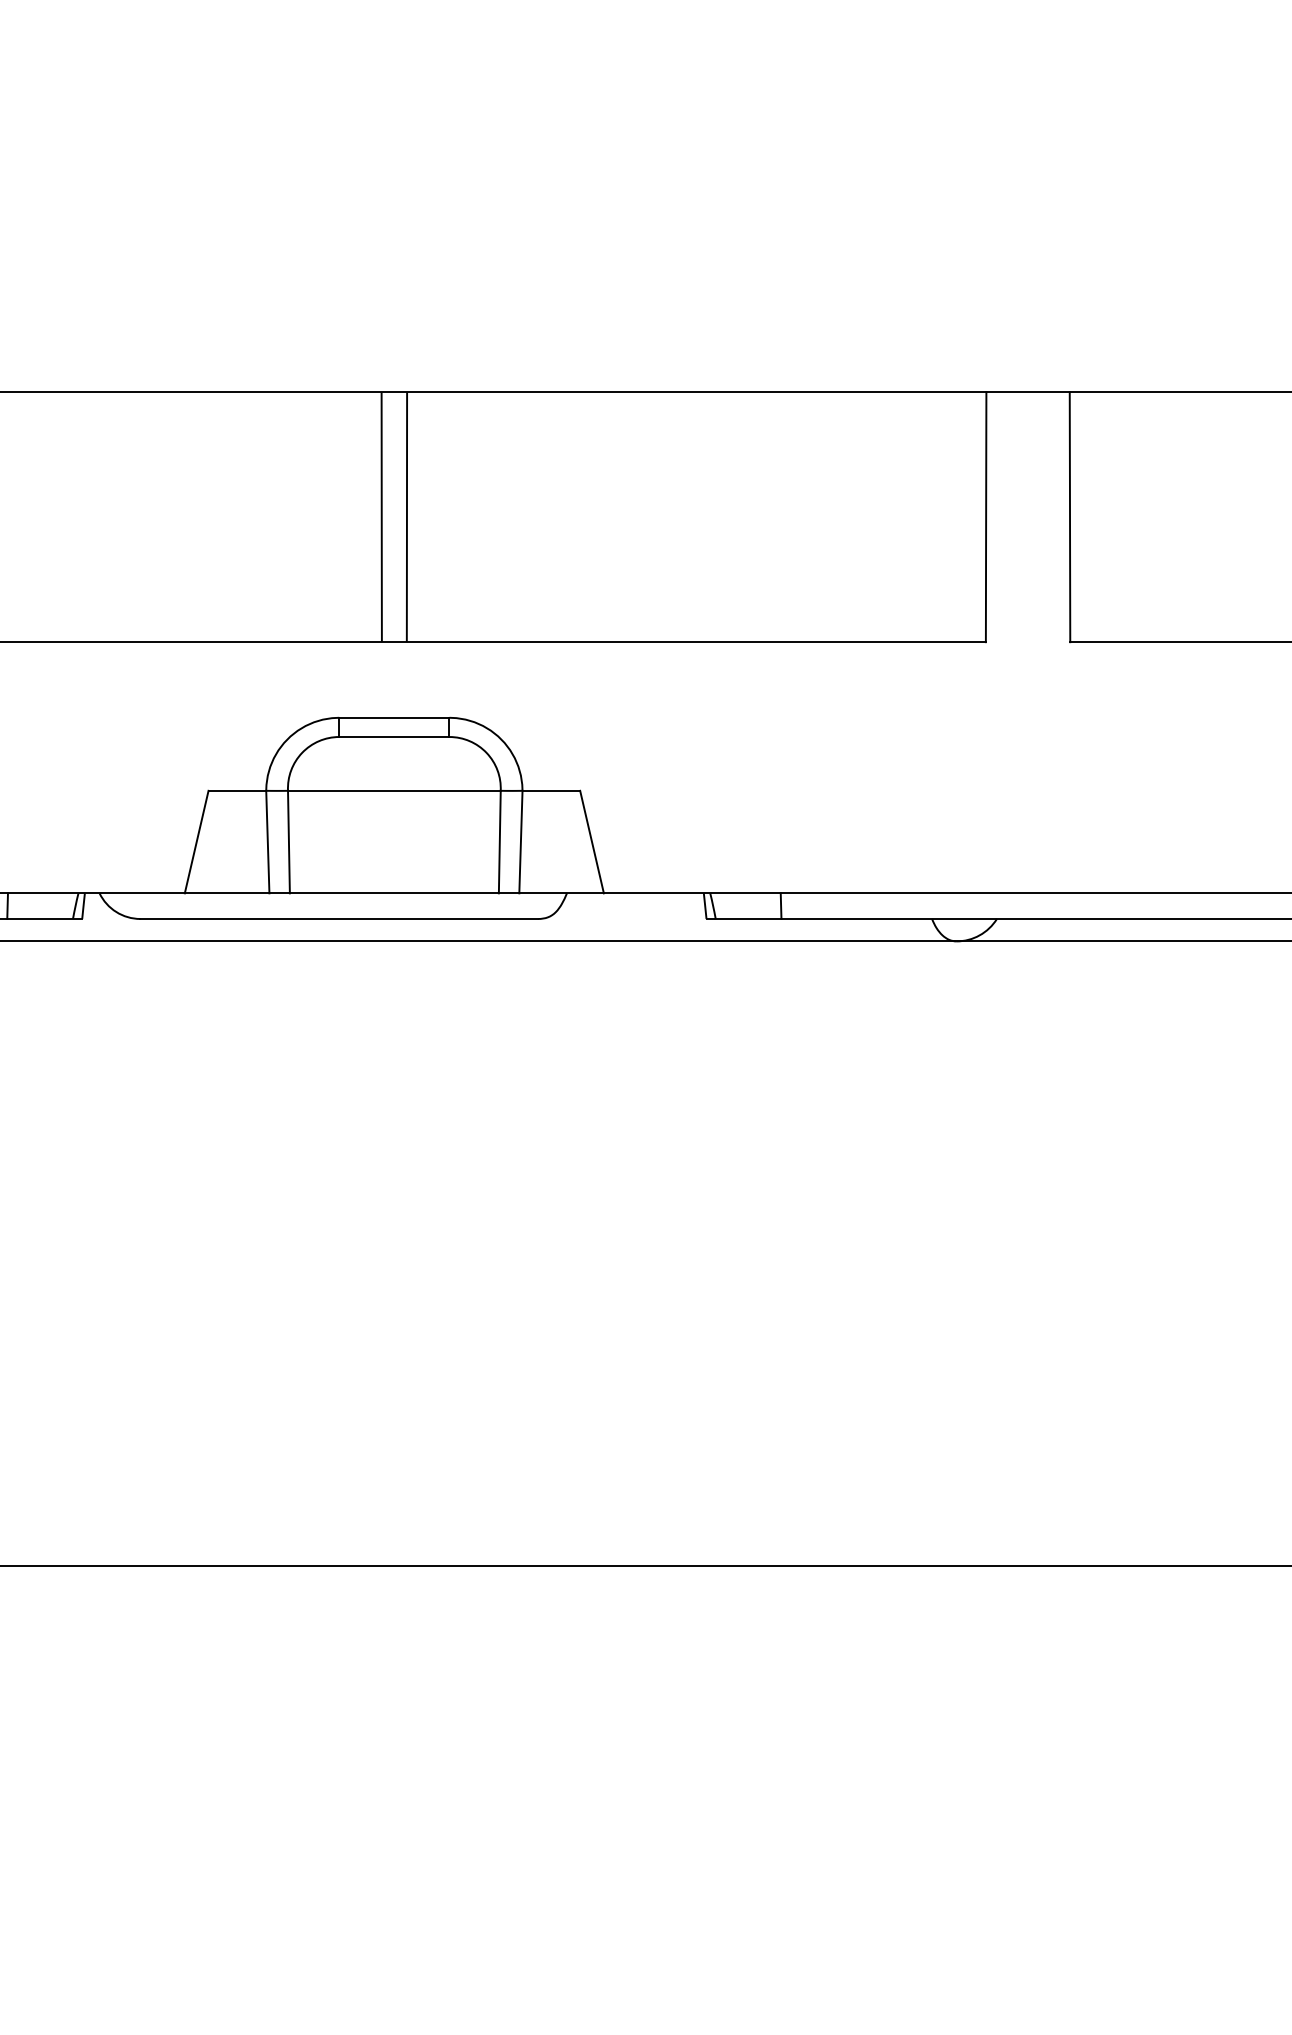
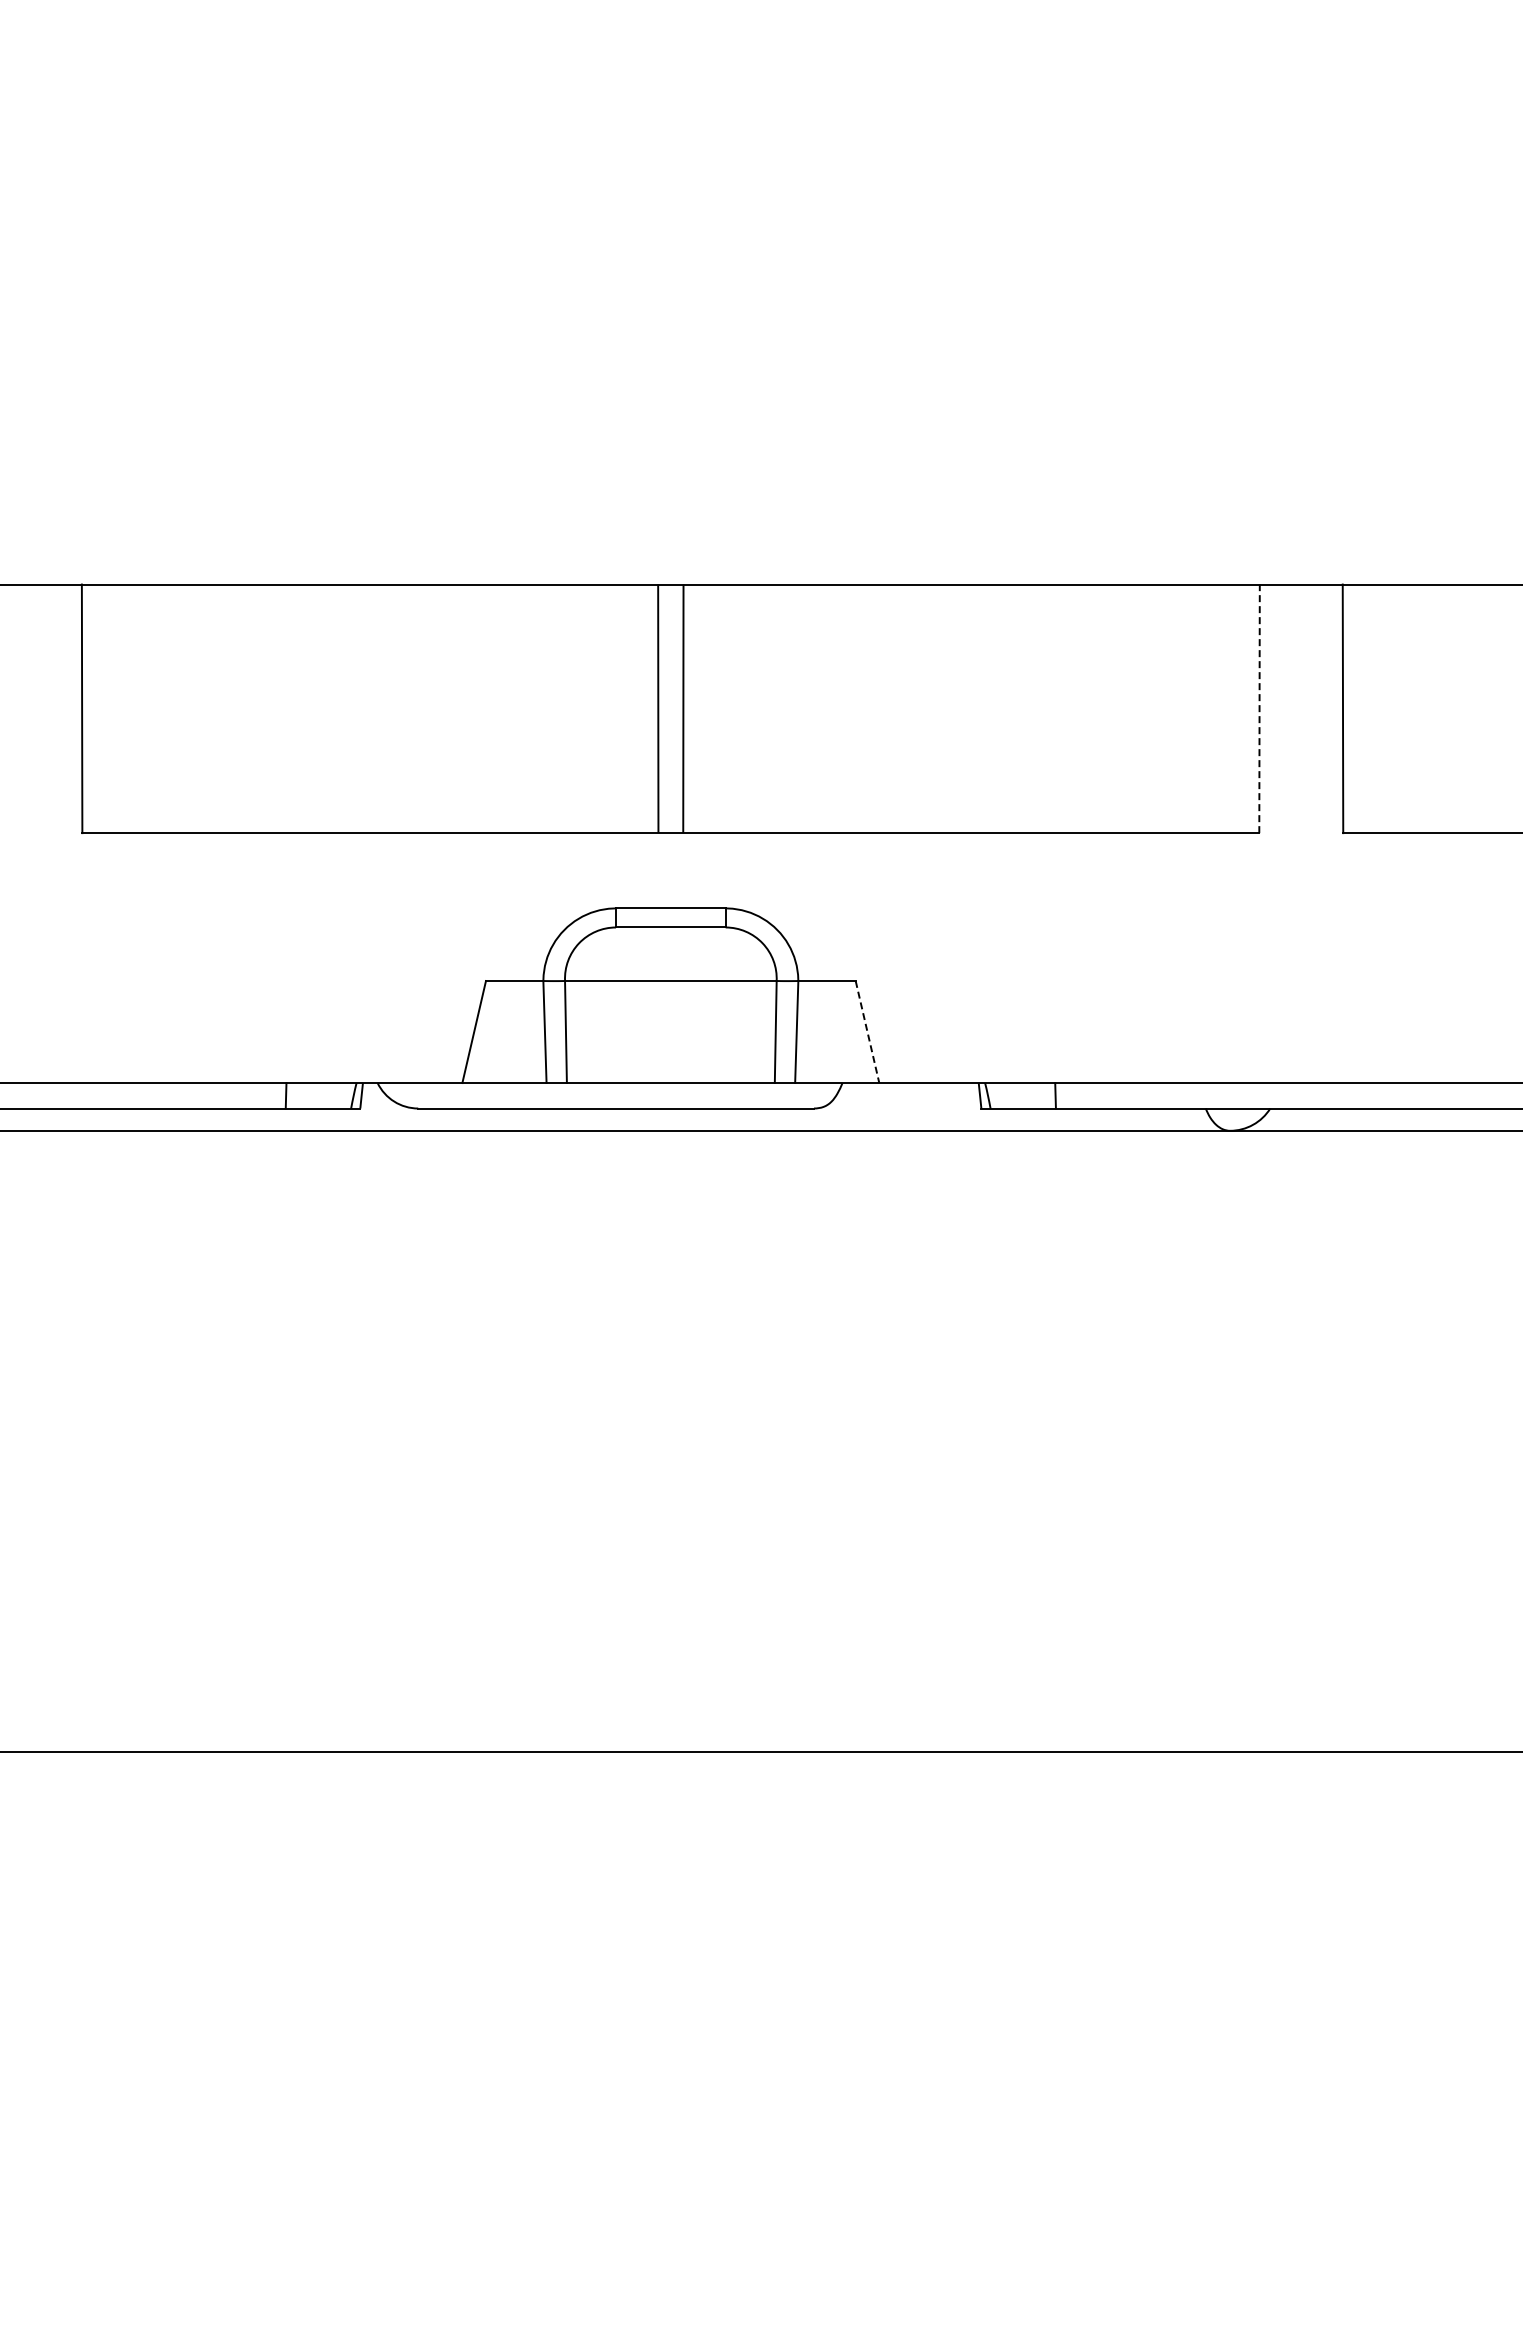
line: (986, 516) -> (1259, 708), solid -> dashed
line: (592, 842) -> (867, 1032), solid -> dashed

